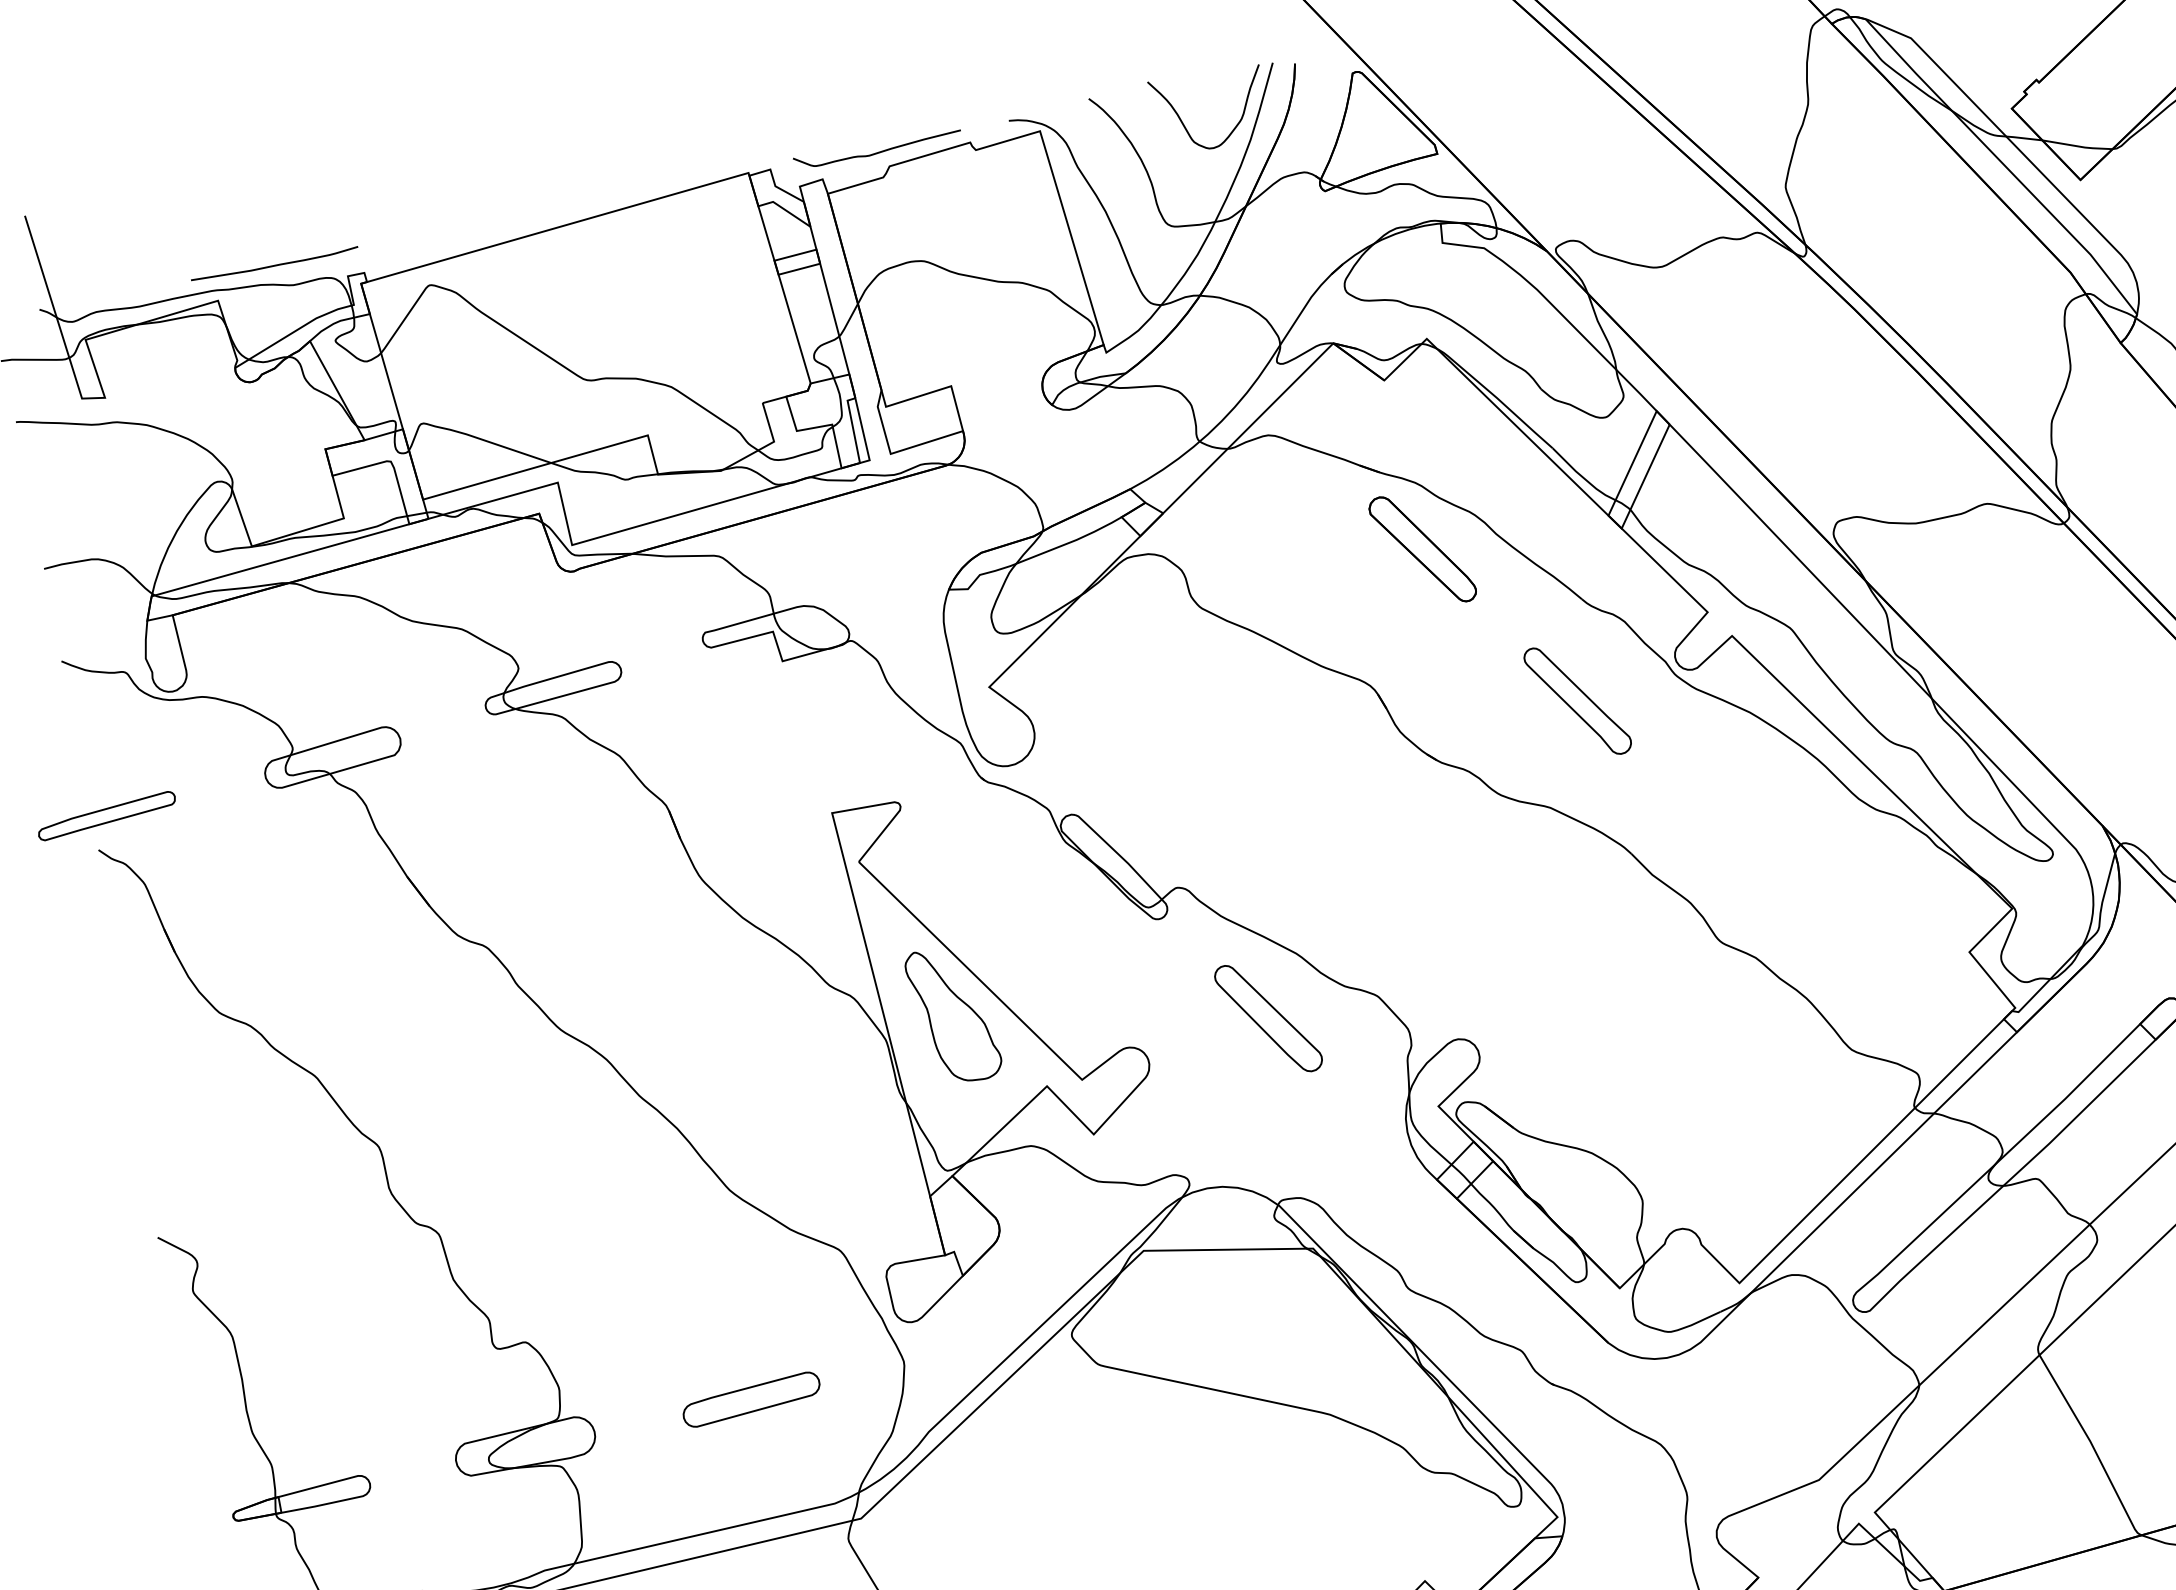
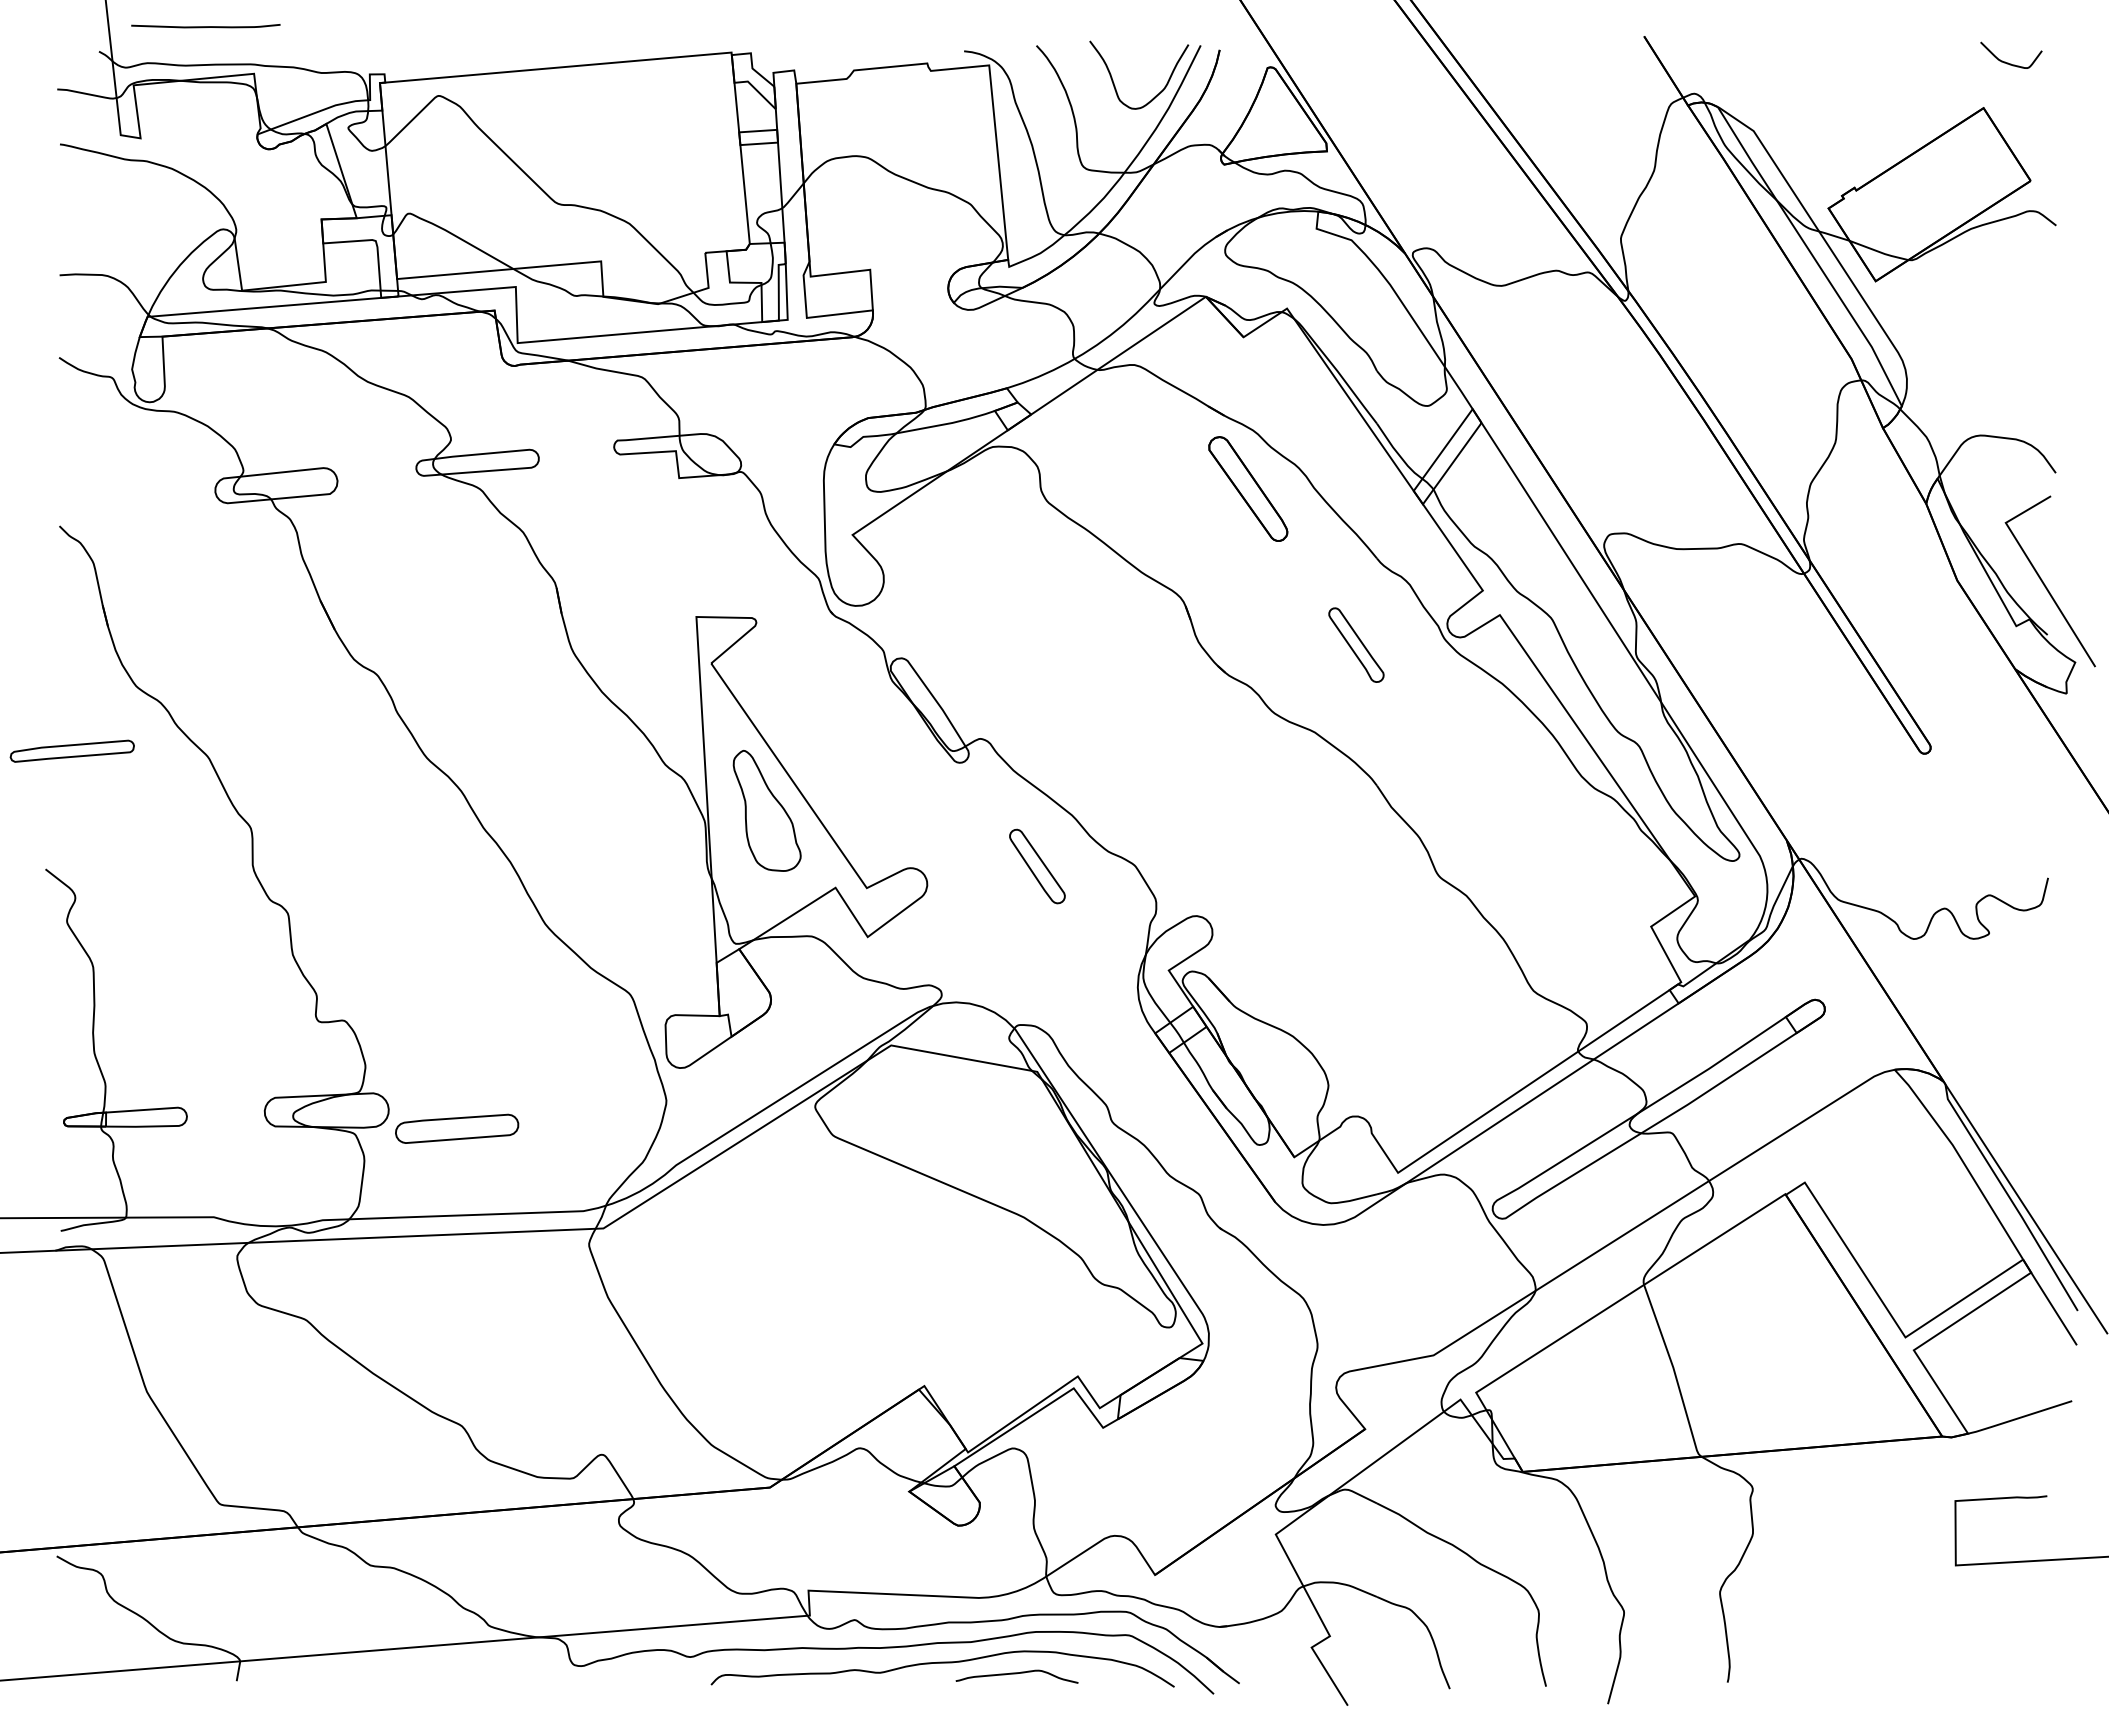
curve: (879, 150) -> (847, 55), removed
curve: (274, 265) -> (205, 26), moved
part: (1577, 700) -> (1356, 644), size x0.7
part: (105, 815) -> (71, 750), moved
part: (1268, 1018) -> (1037, 866), size x0.7
part: (751, 1399) -> (457, 1128), moved

